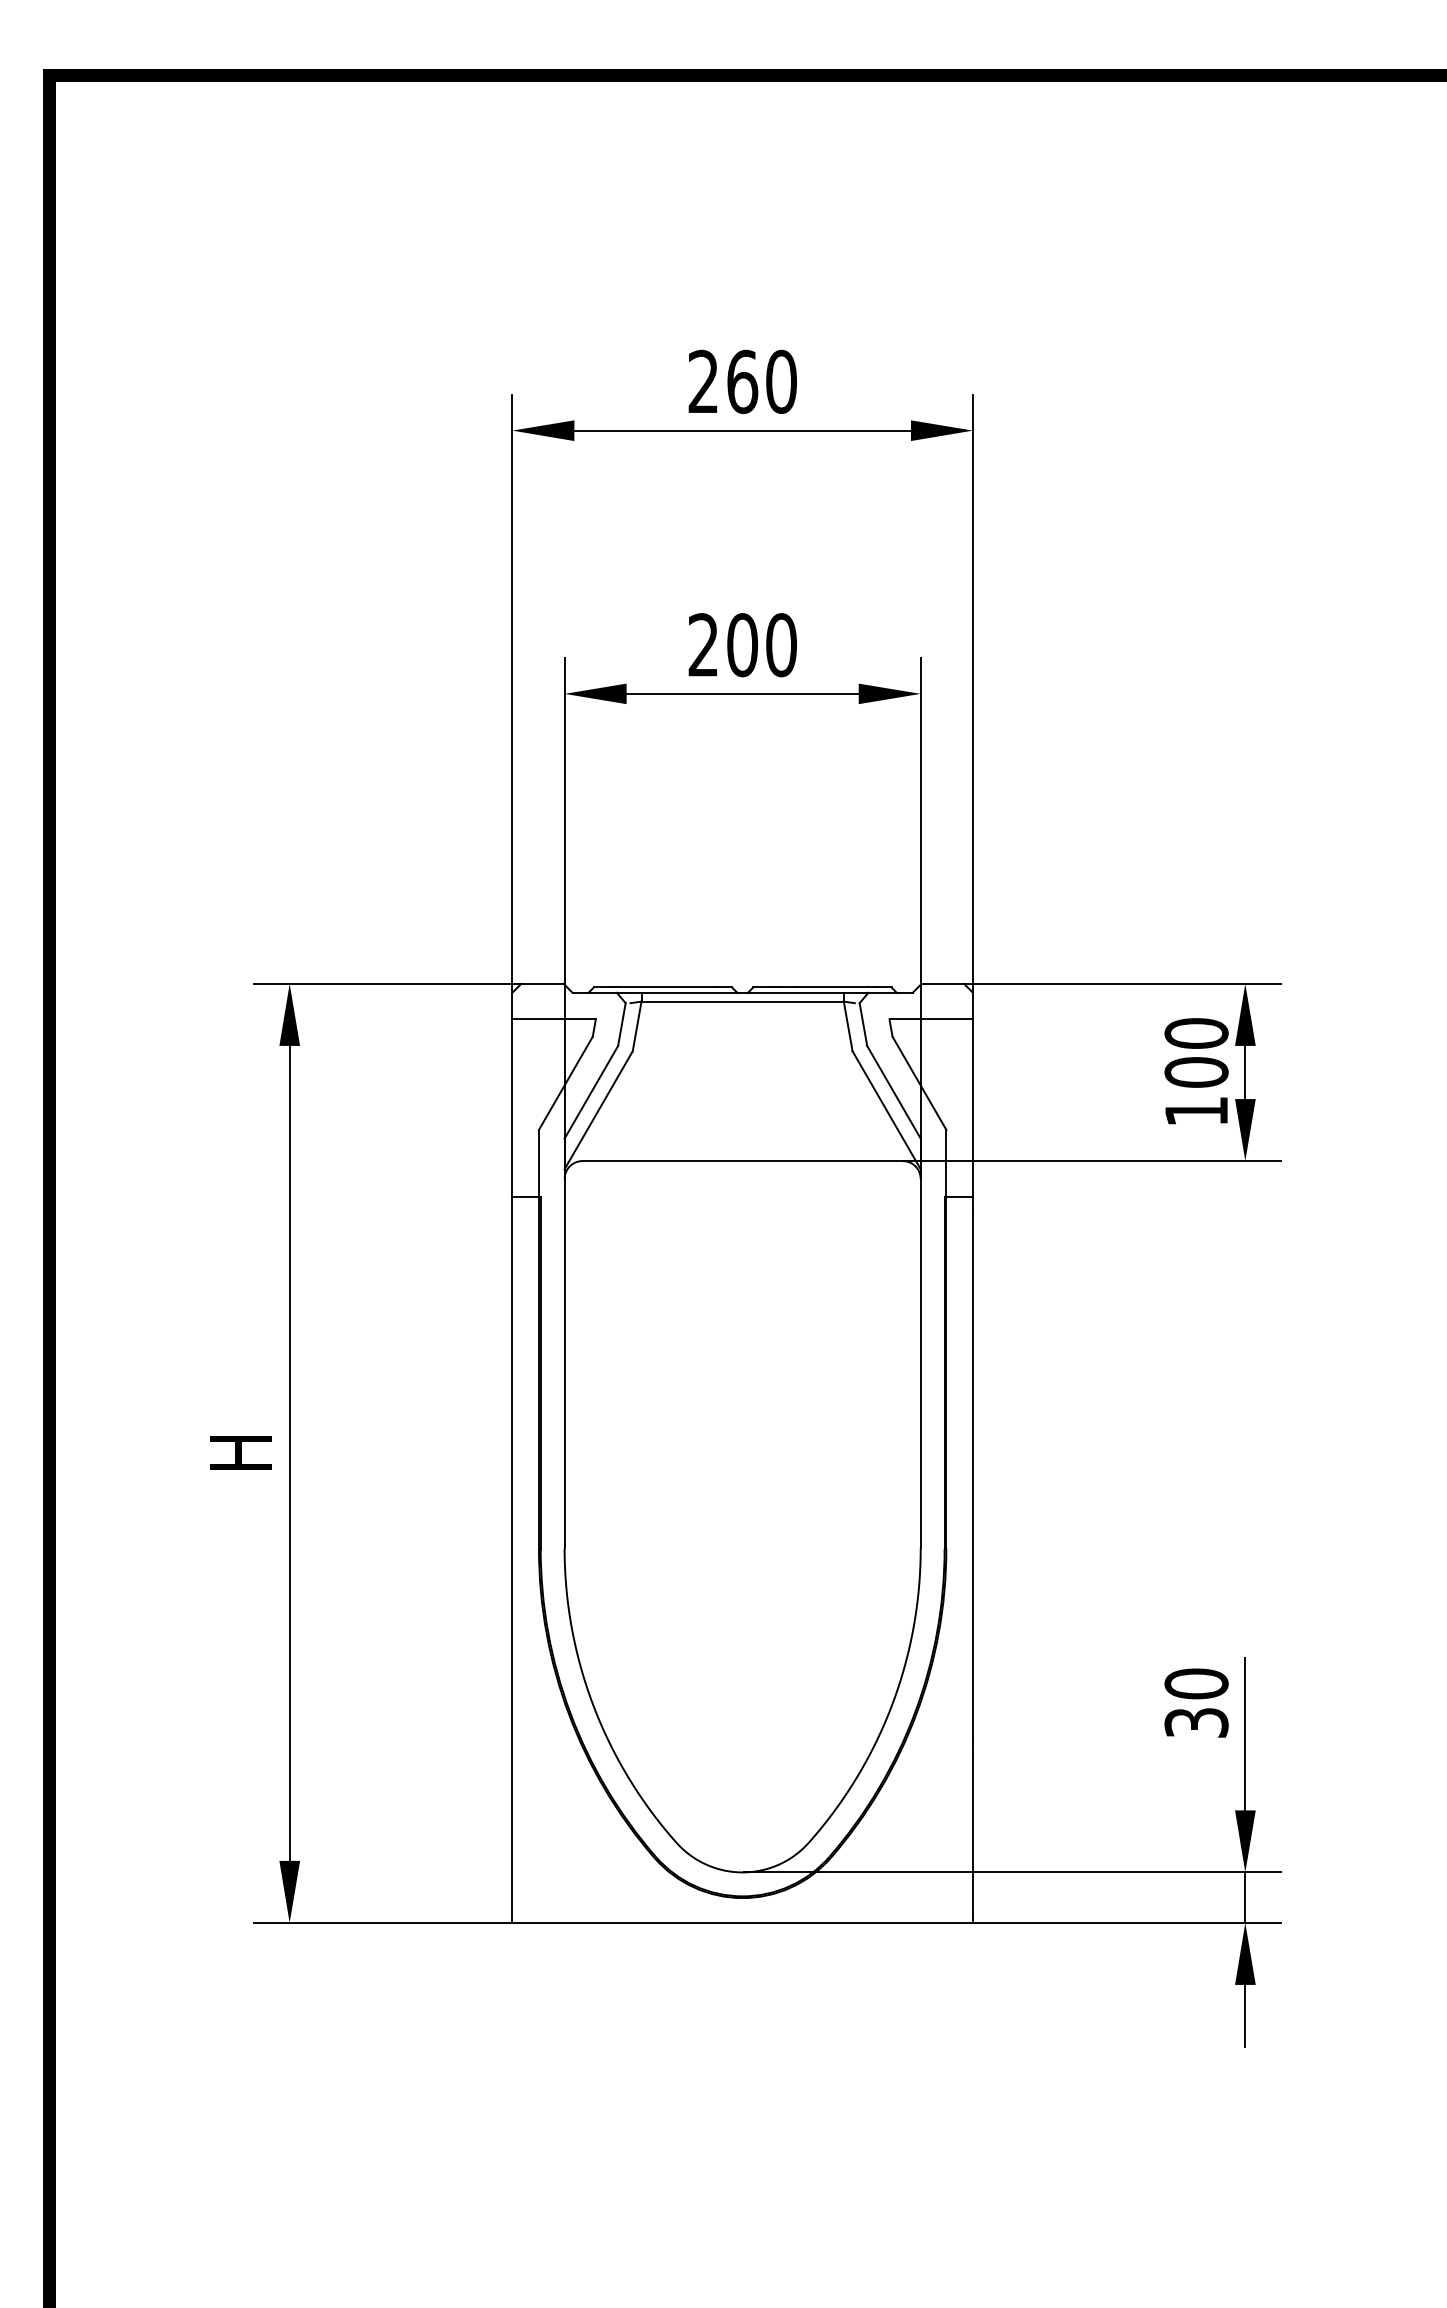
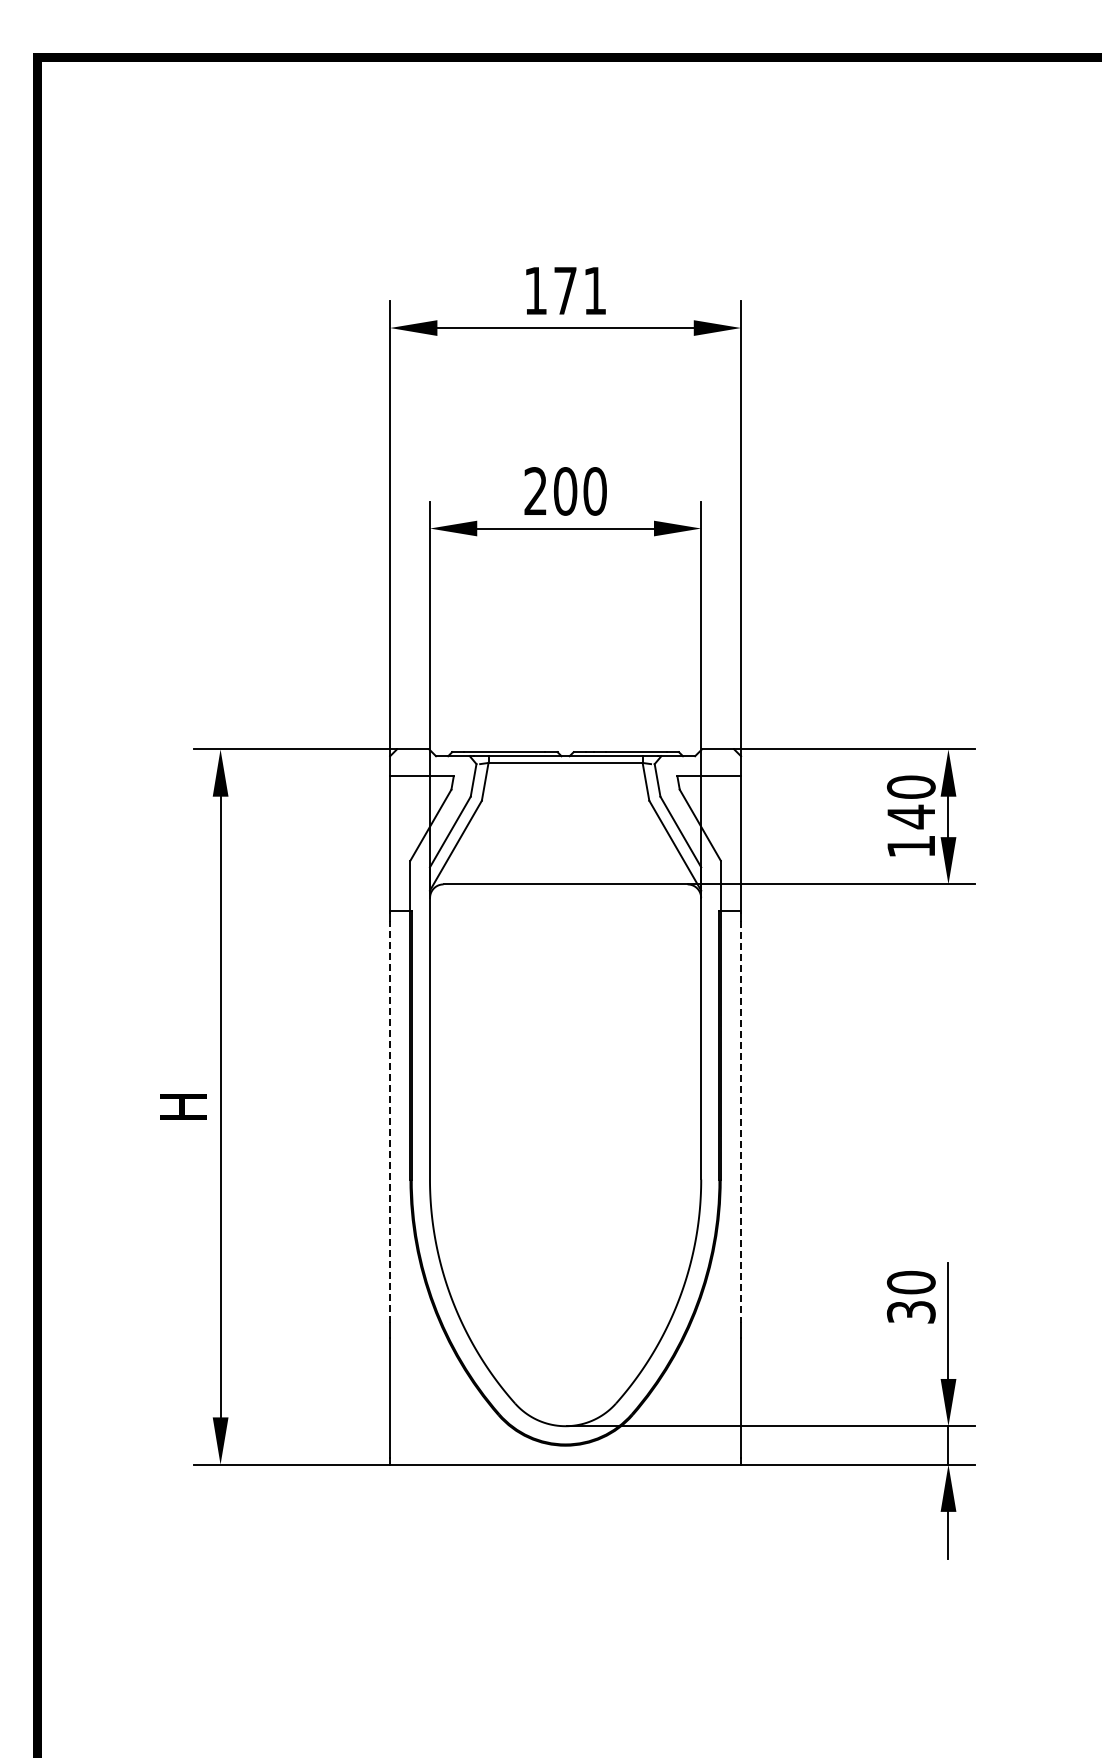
text: (742, 381) -> (565, 290), 260 -> 171
text: (1196, 1071) -> (911, 816), 100 -> 140
line: (512, 1473) -> (390, 1122), solid -> dashed
line: (973, 1473) -> (741, 1122), solid -> dashed

